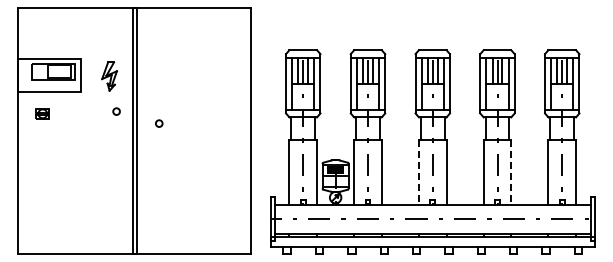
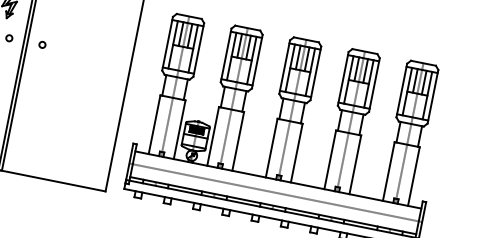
circle: (159, 123) -> (42, 44), moved
line: (418, 173) -> (271, 148), dashed -> solid
line: (511, 173) -> (355, 165), dashed -> solid

